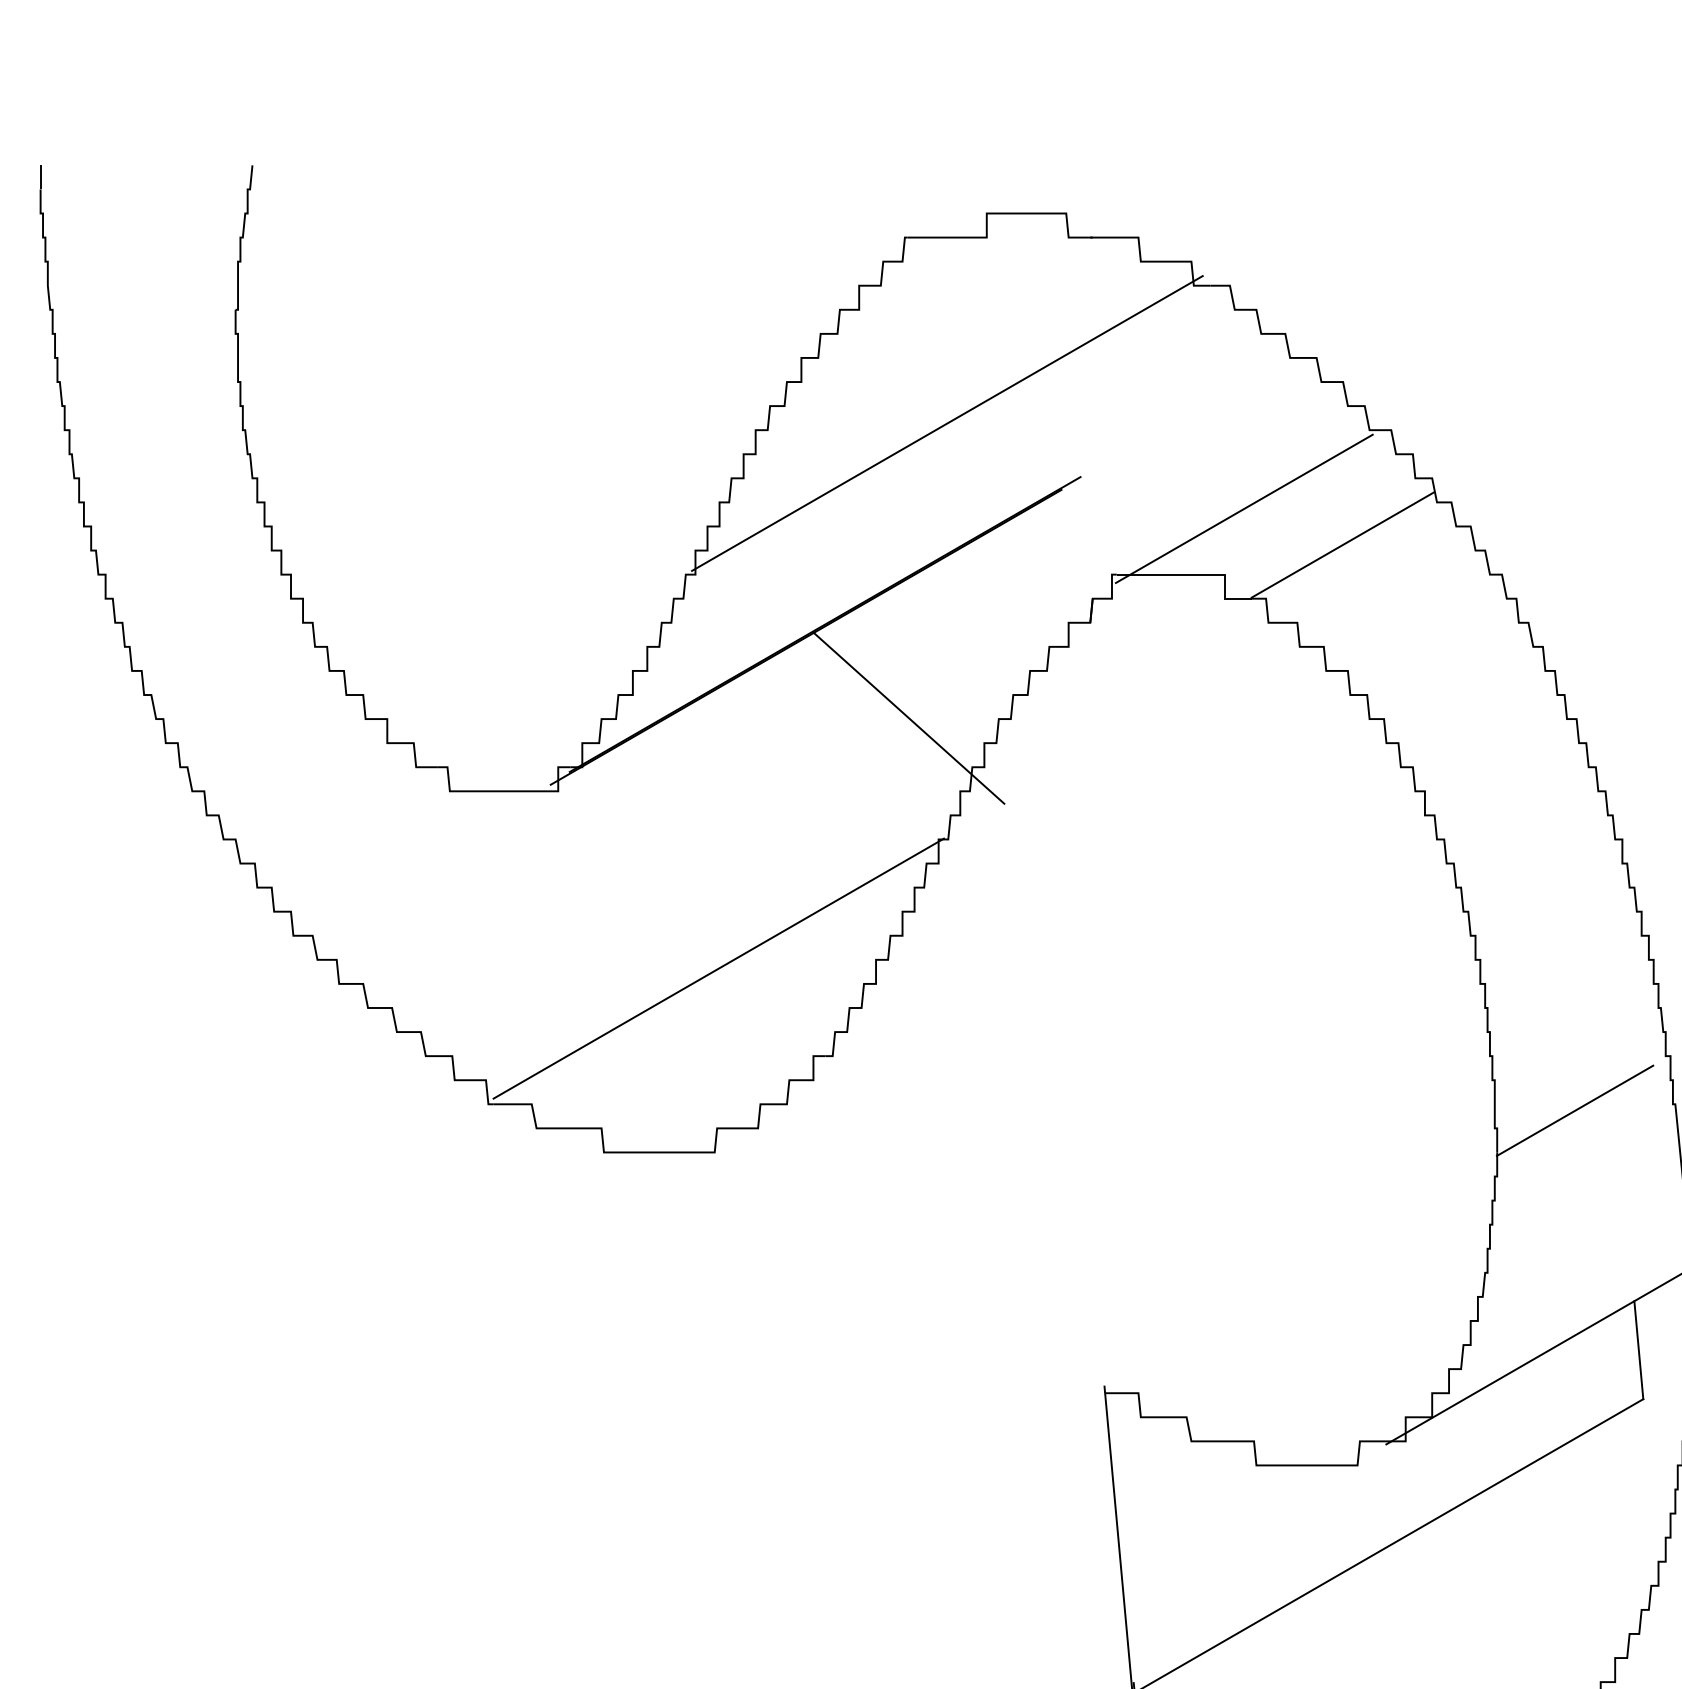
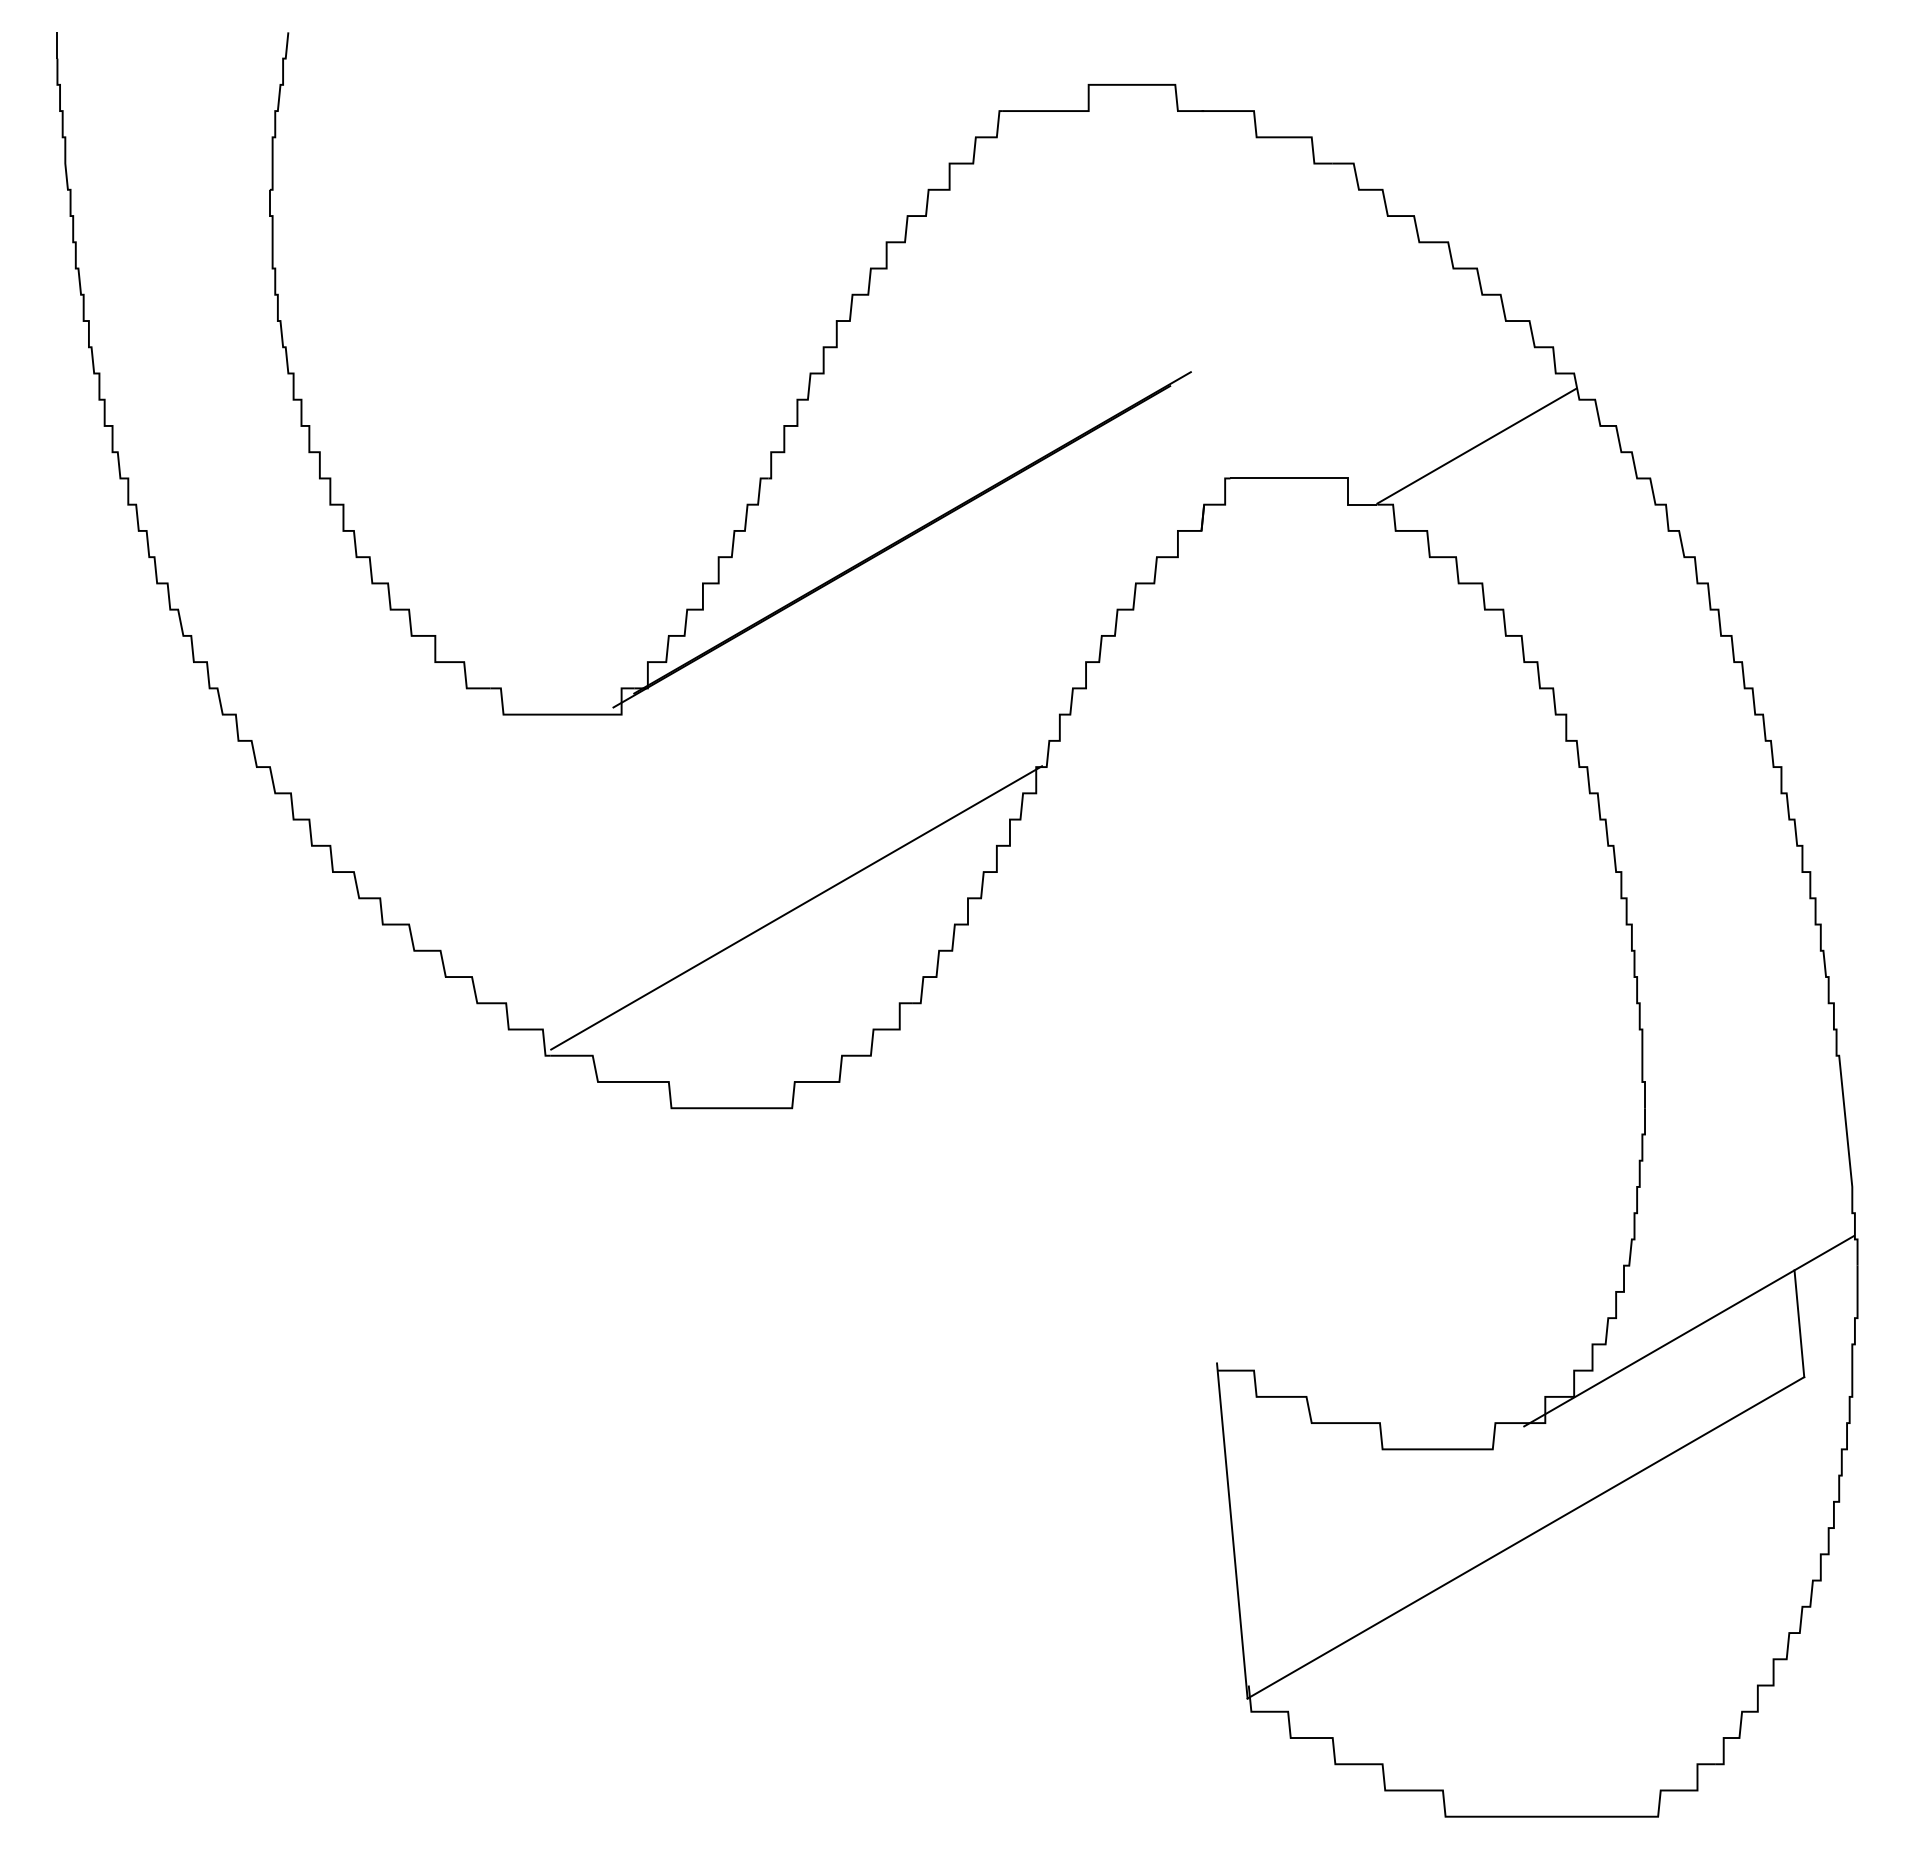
line: (947, 423) -> (1045, 313), removed
line: (1244, 508) -> (1369, 406), removed
line: (908, 717) -> (1003, 634), removed
line: (1574, 1110) -> (1729, 1062), removed

